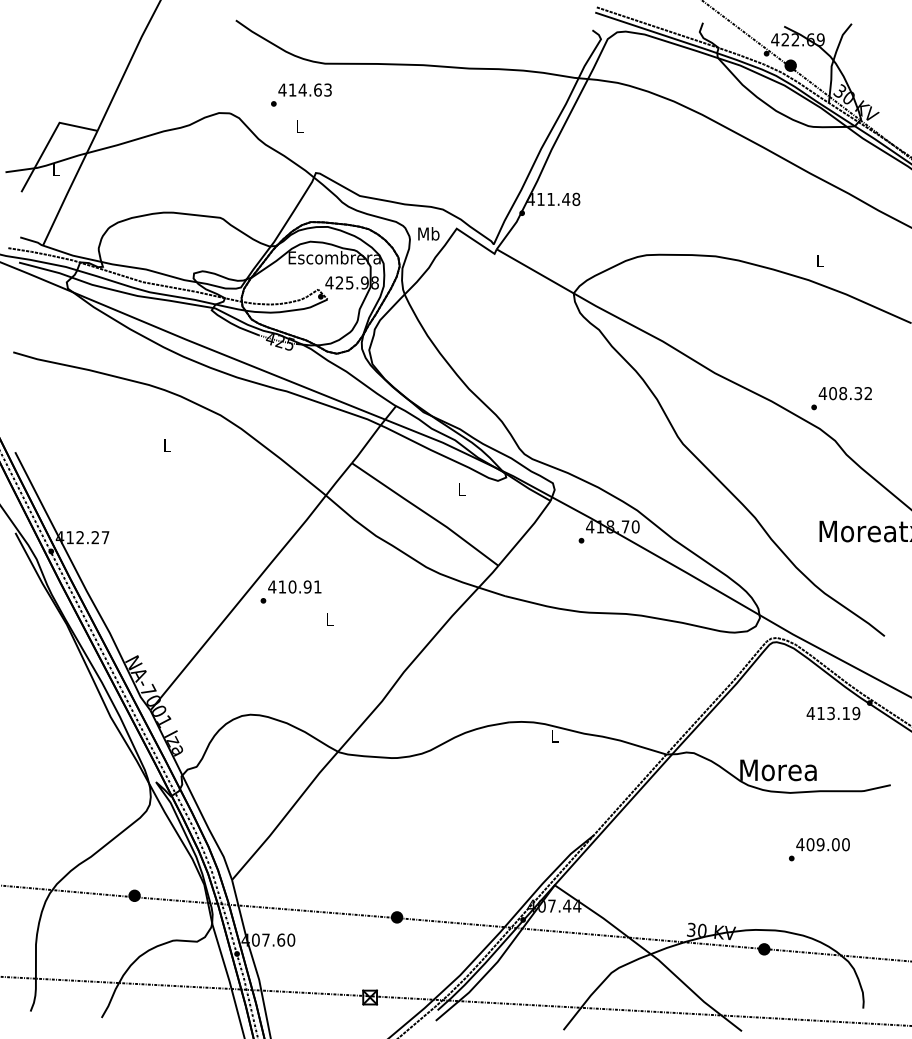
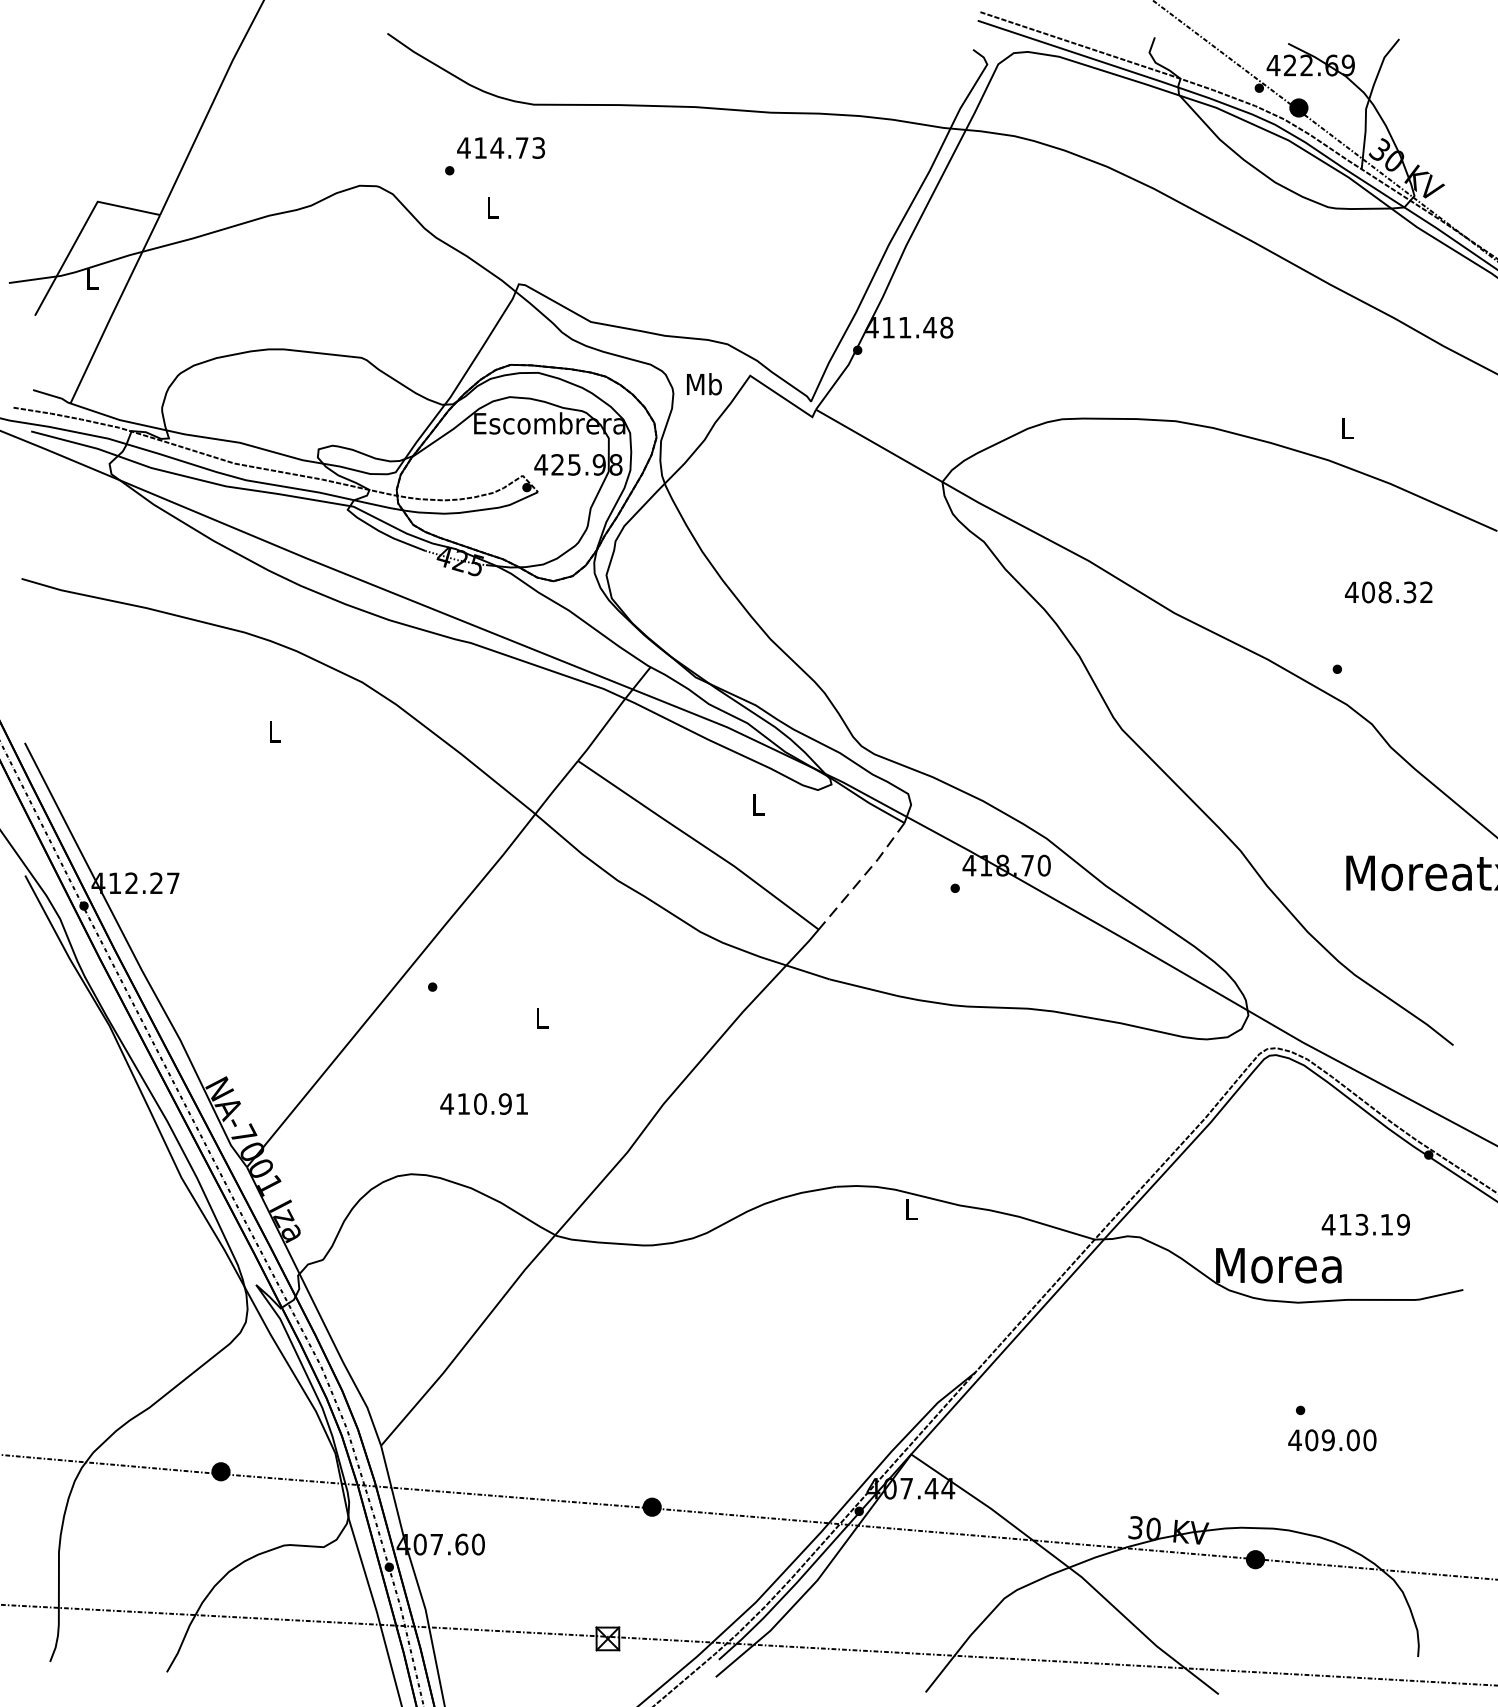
text: (317, 89) -> (521, 147), 414.63 -> 414.73
text: (844, 393) -> (1387, 592), moved
line: (525, 533) -> (863, 876), solid -> dashed
text: (294, 586) -> (483, 1103), moved
text: (833, 713) -> (1365, 1224), moved
text: (822, 844) -> (1331, 1440), moved

